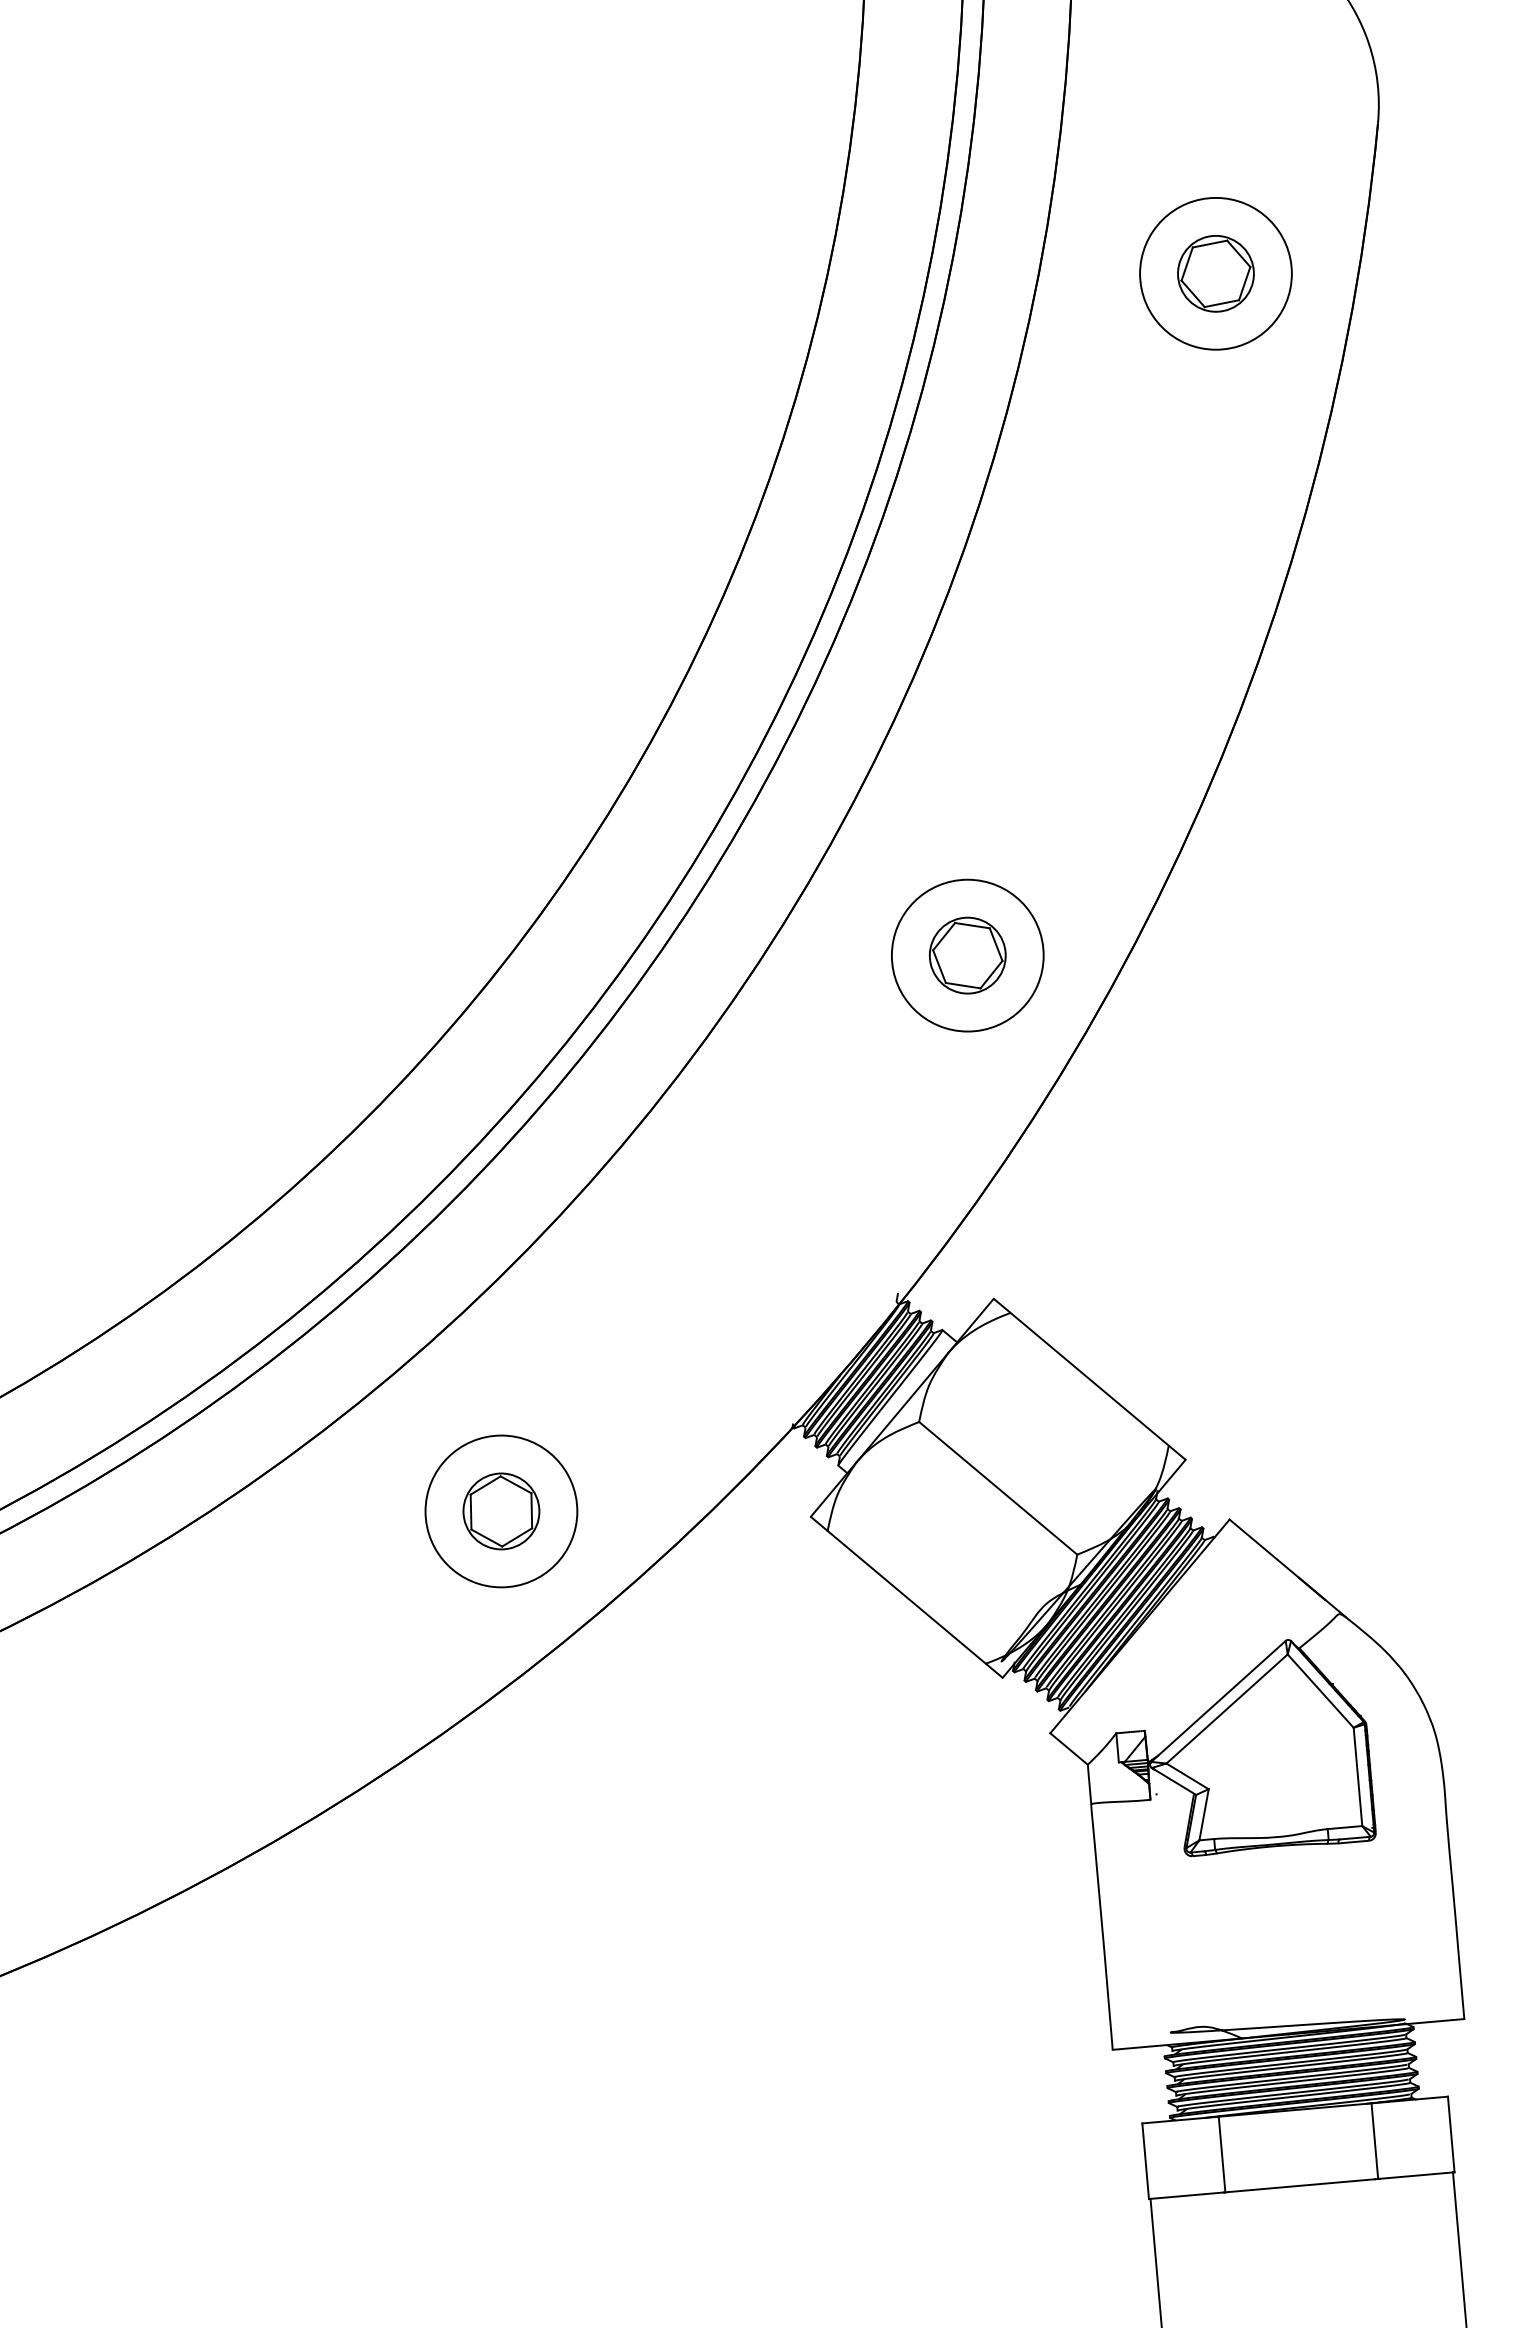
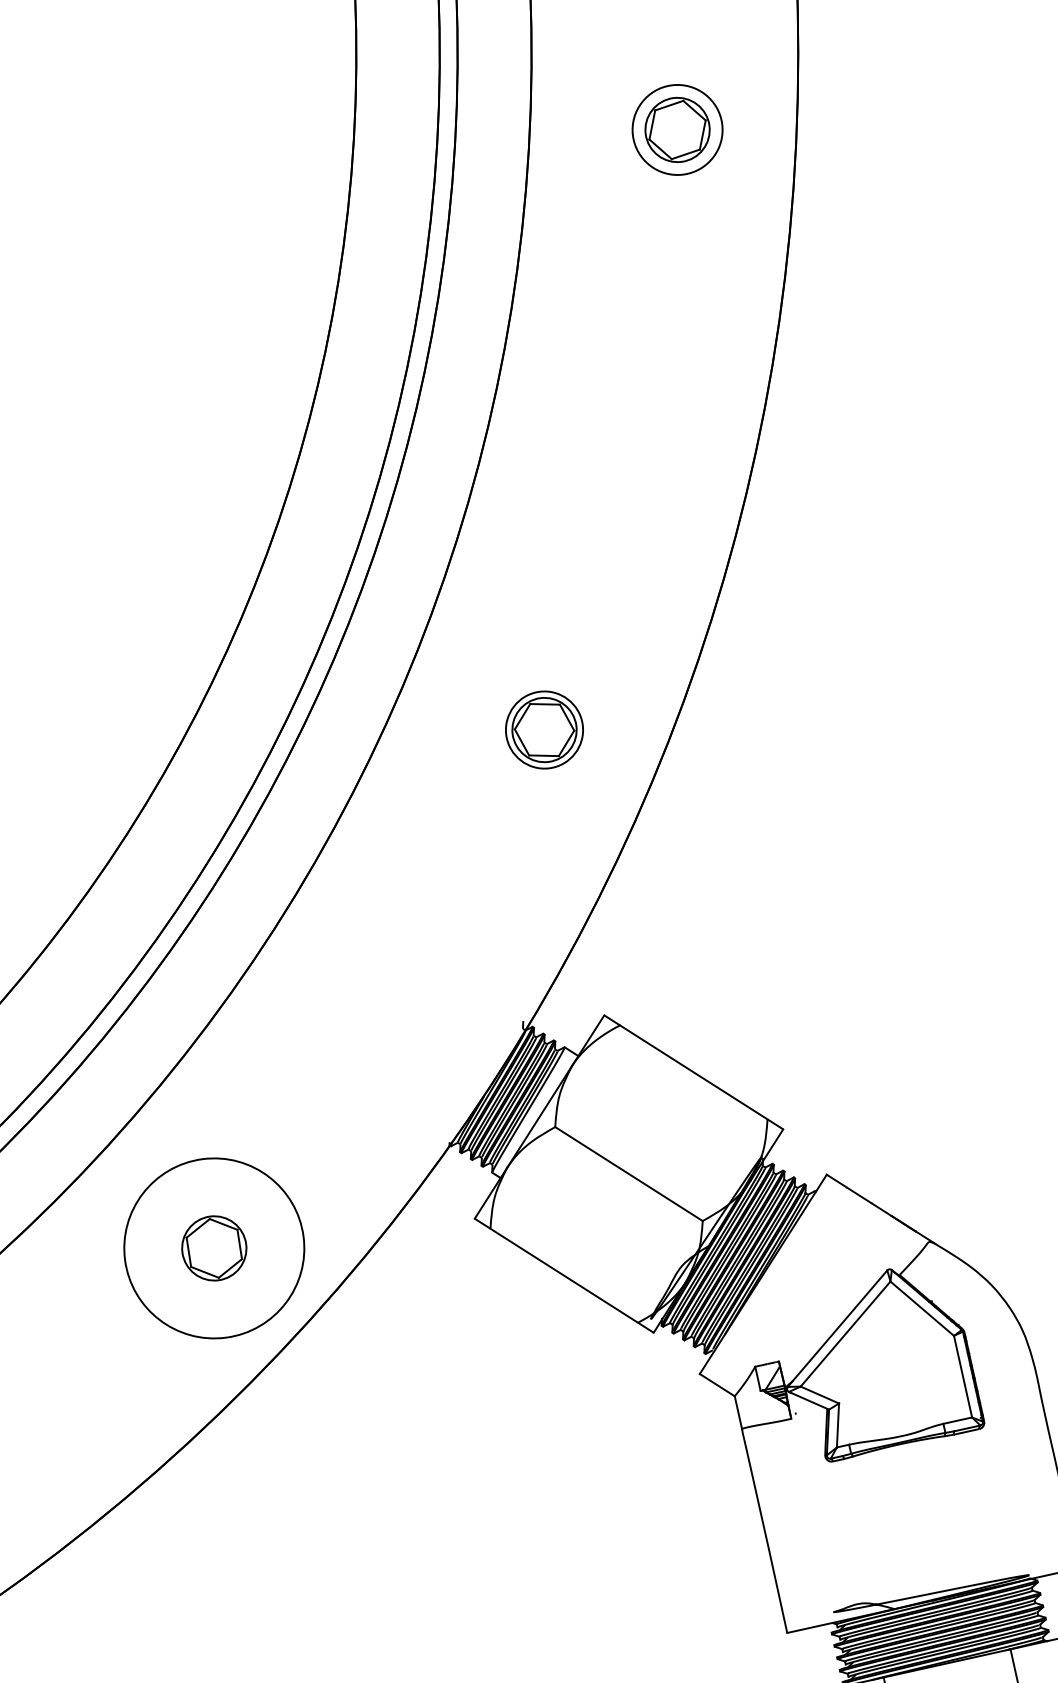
circle: (1215, 273) -> (677, 129), size x0.7
circle: (967, 955) -> (544, 729), size x0.6
circle: (501, 1511) -> (214, 1248), size x1.4

